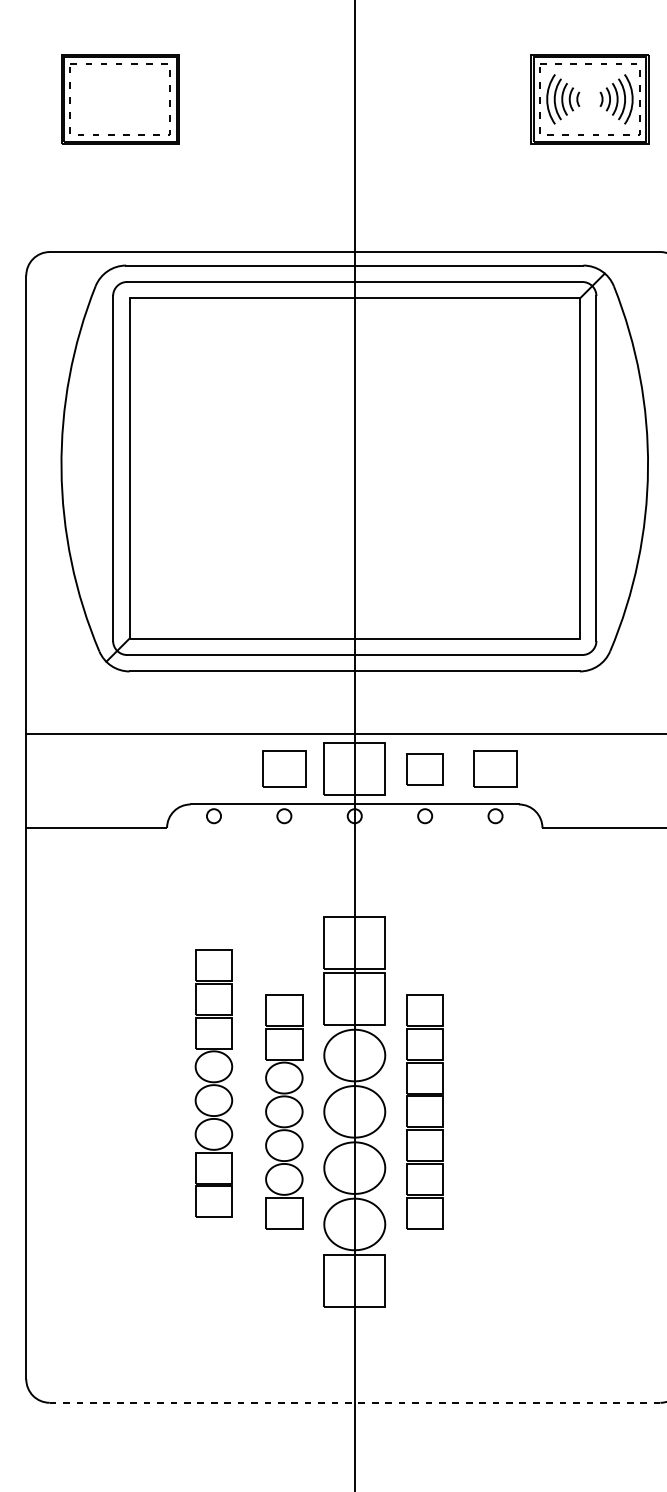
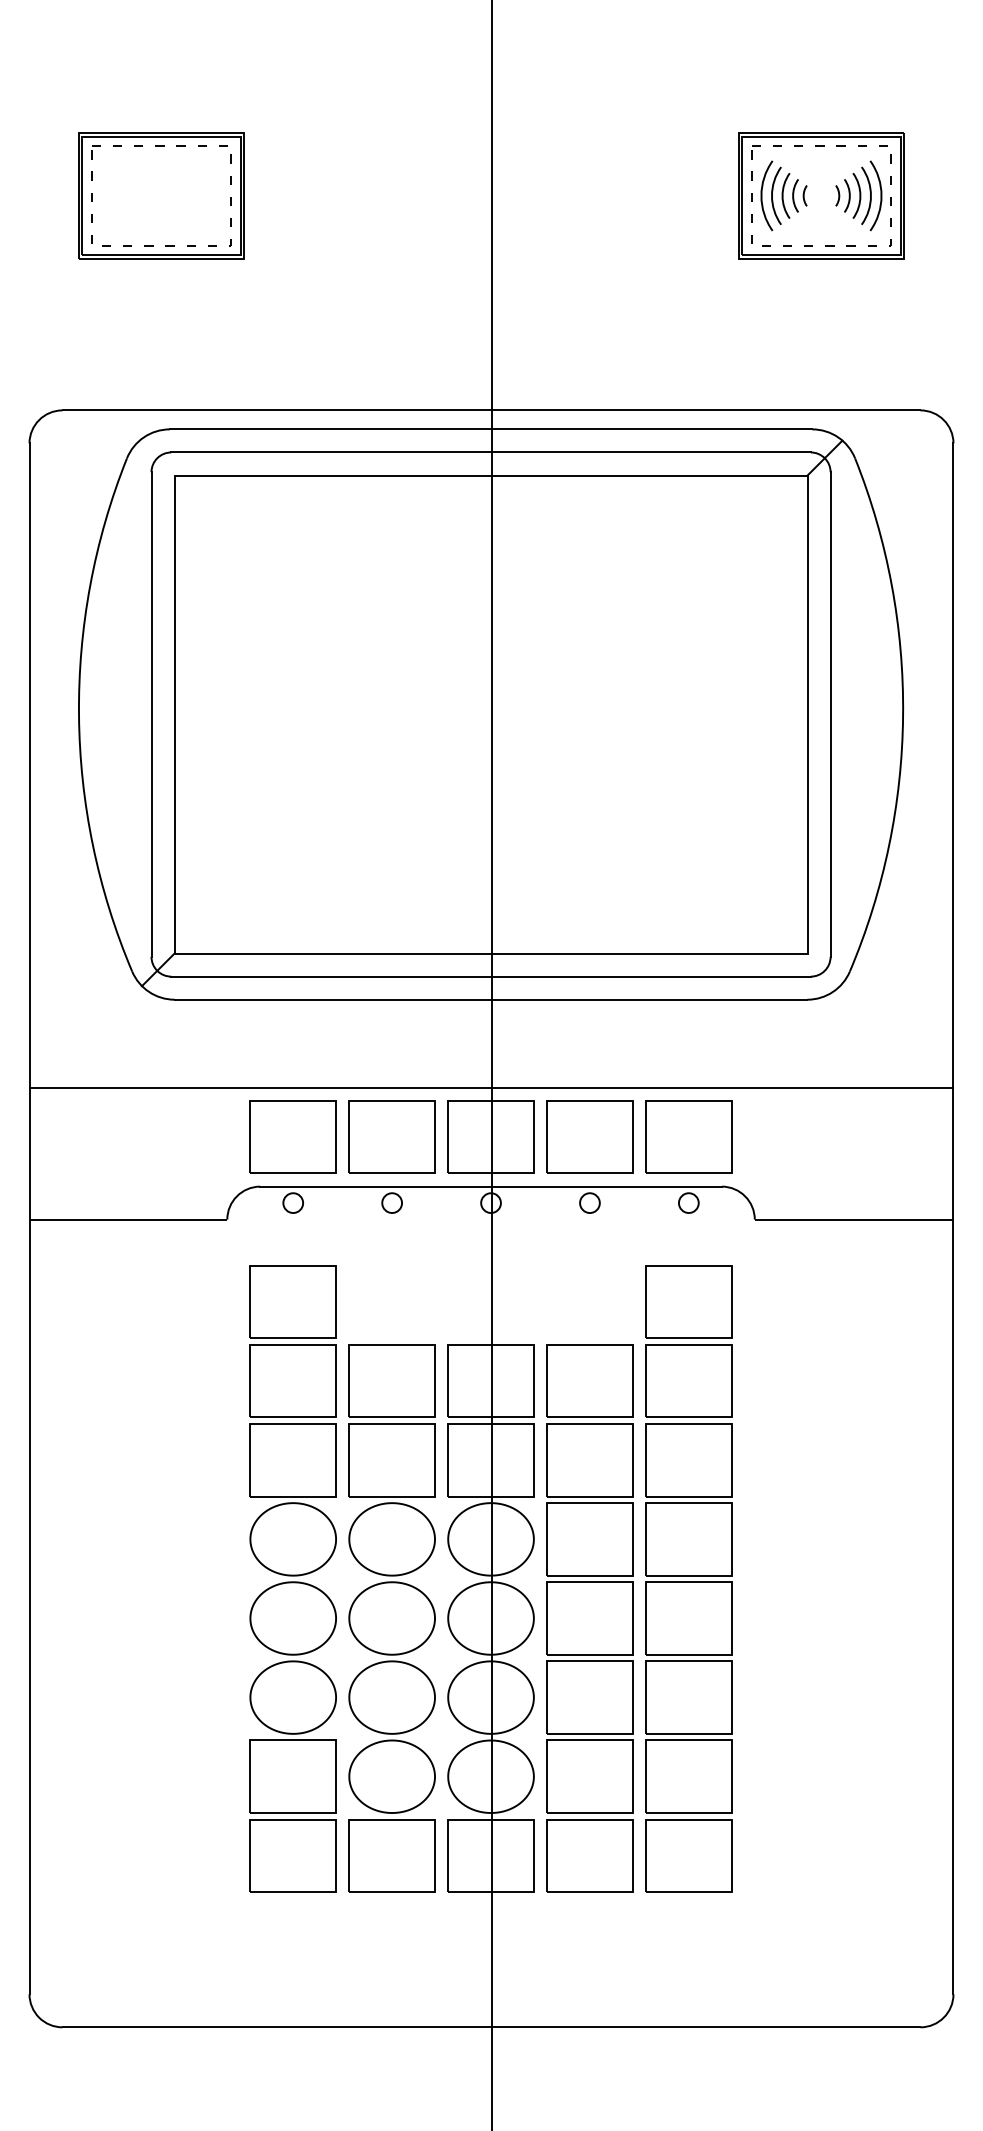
part: (213, 768) -> (292, 1136), added
part: (283, 768) -> (391, 1136), size x1.43
part: (424, 768) -> (589, 1136), size x1.67
part: (495, 768) -> (688, 1136), size x1.43
part: (213, 1083) -> (292, 1578), size x1.67
part: (495, 1083) -> (688, 1578), added
part: (283, 1111) -> (391, 1618), size x1.67
part: (424, 1111) -> (589, 1618), size x1.67
line: (355, 1402) -> (491, 2027), dashed -> solid

